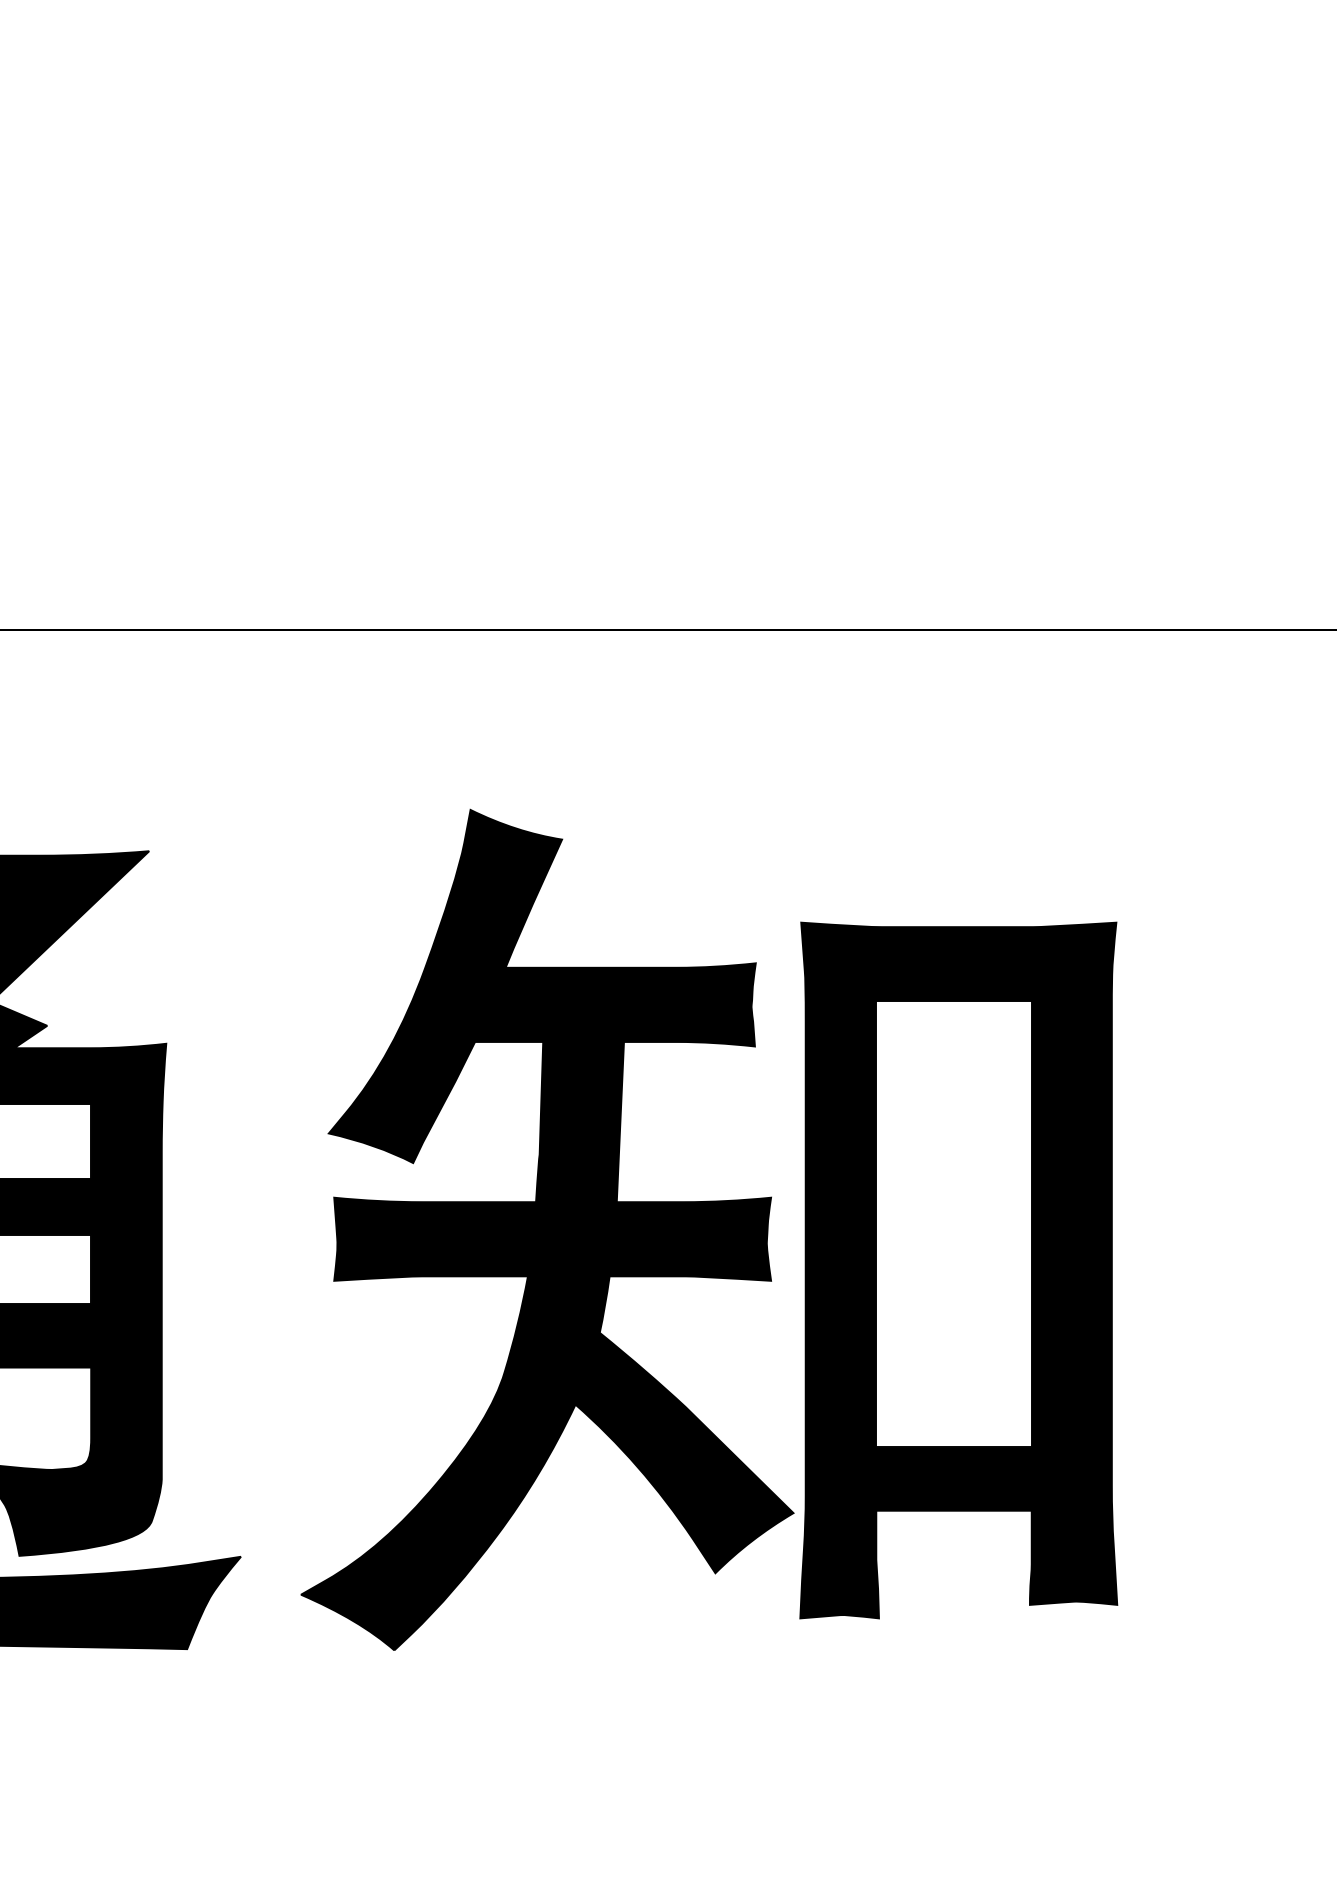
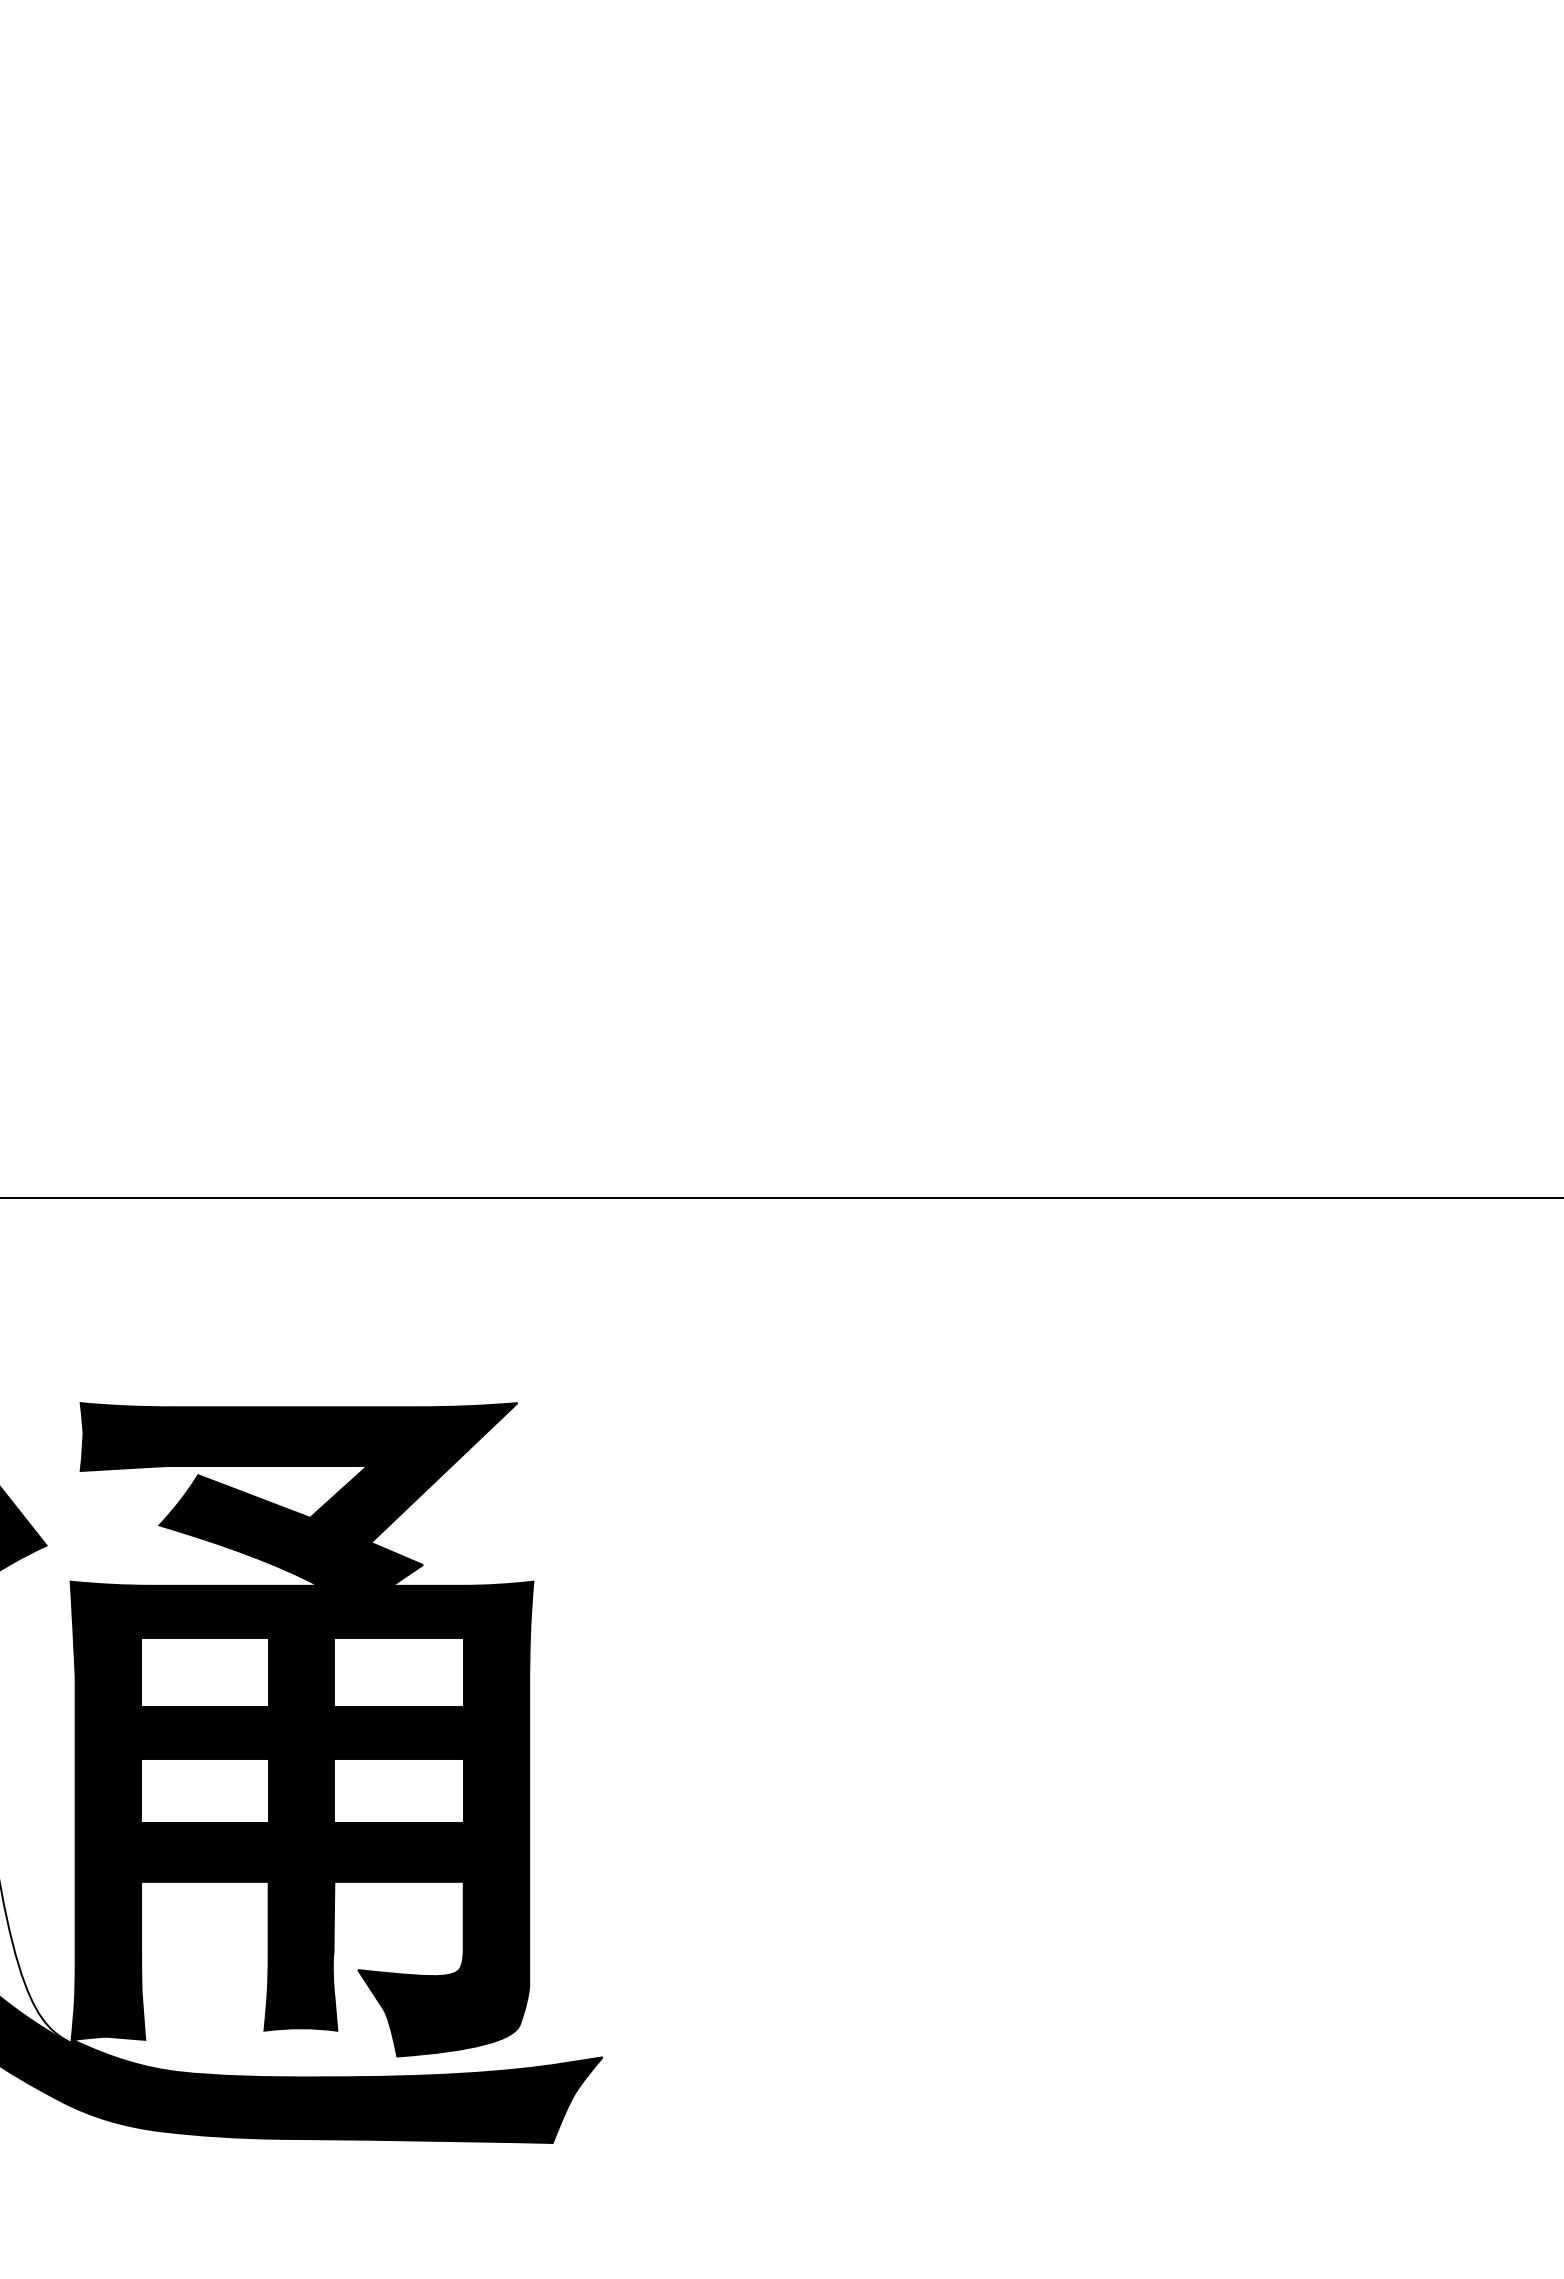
part: (709, 1229) -> (1037, 1753), removed

